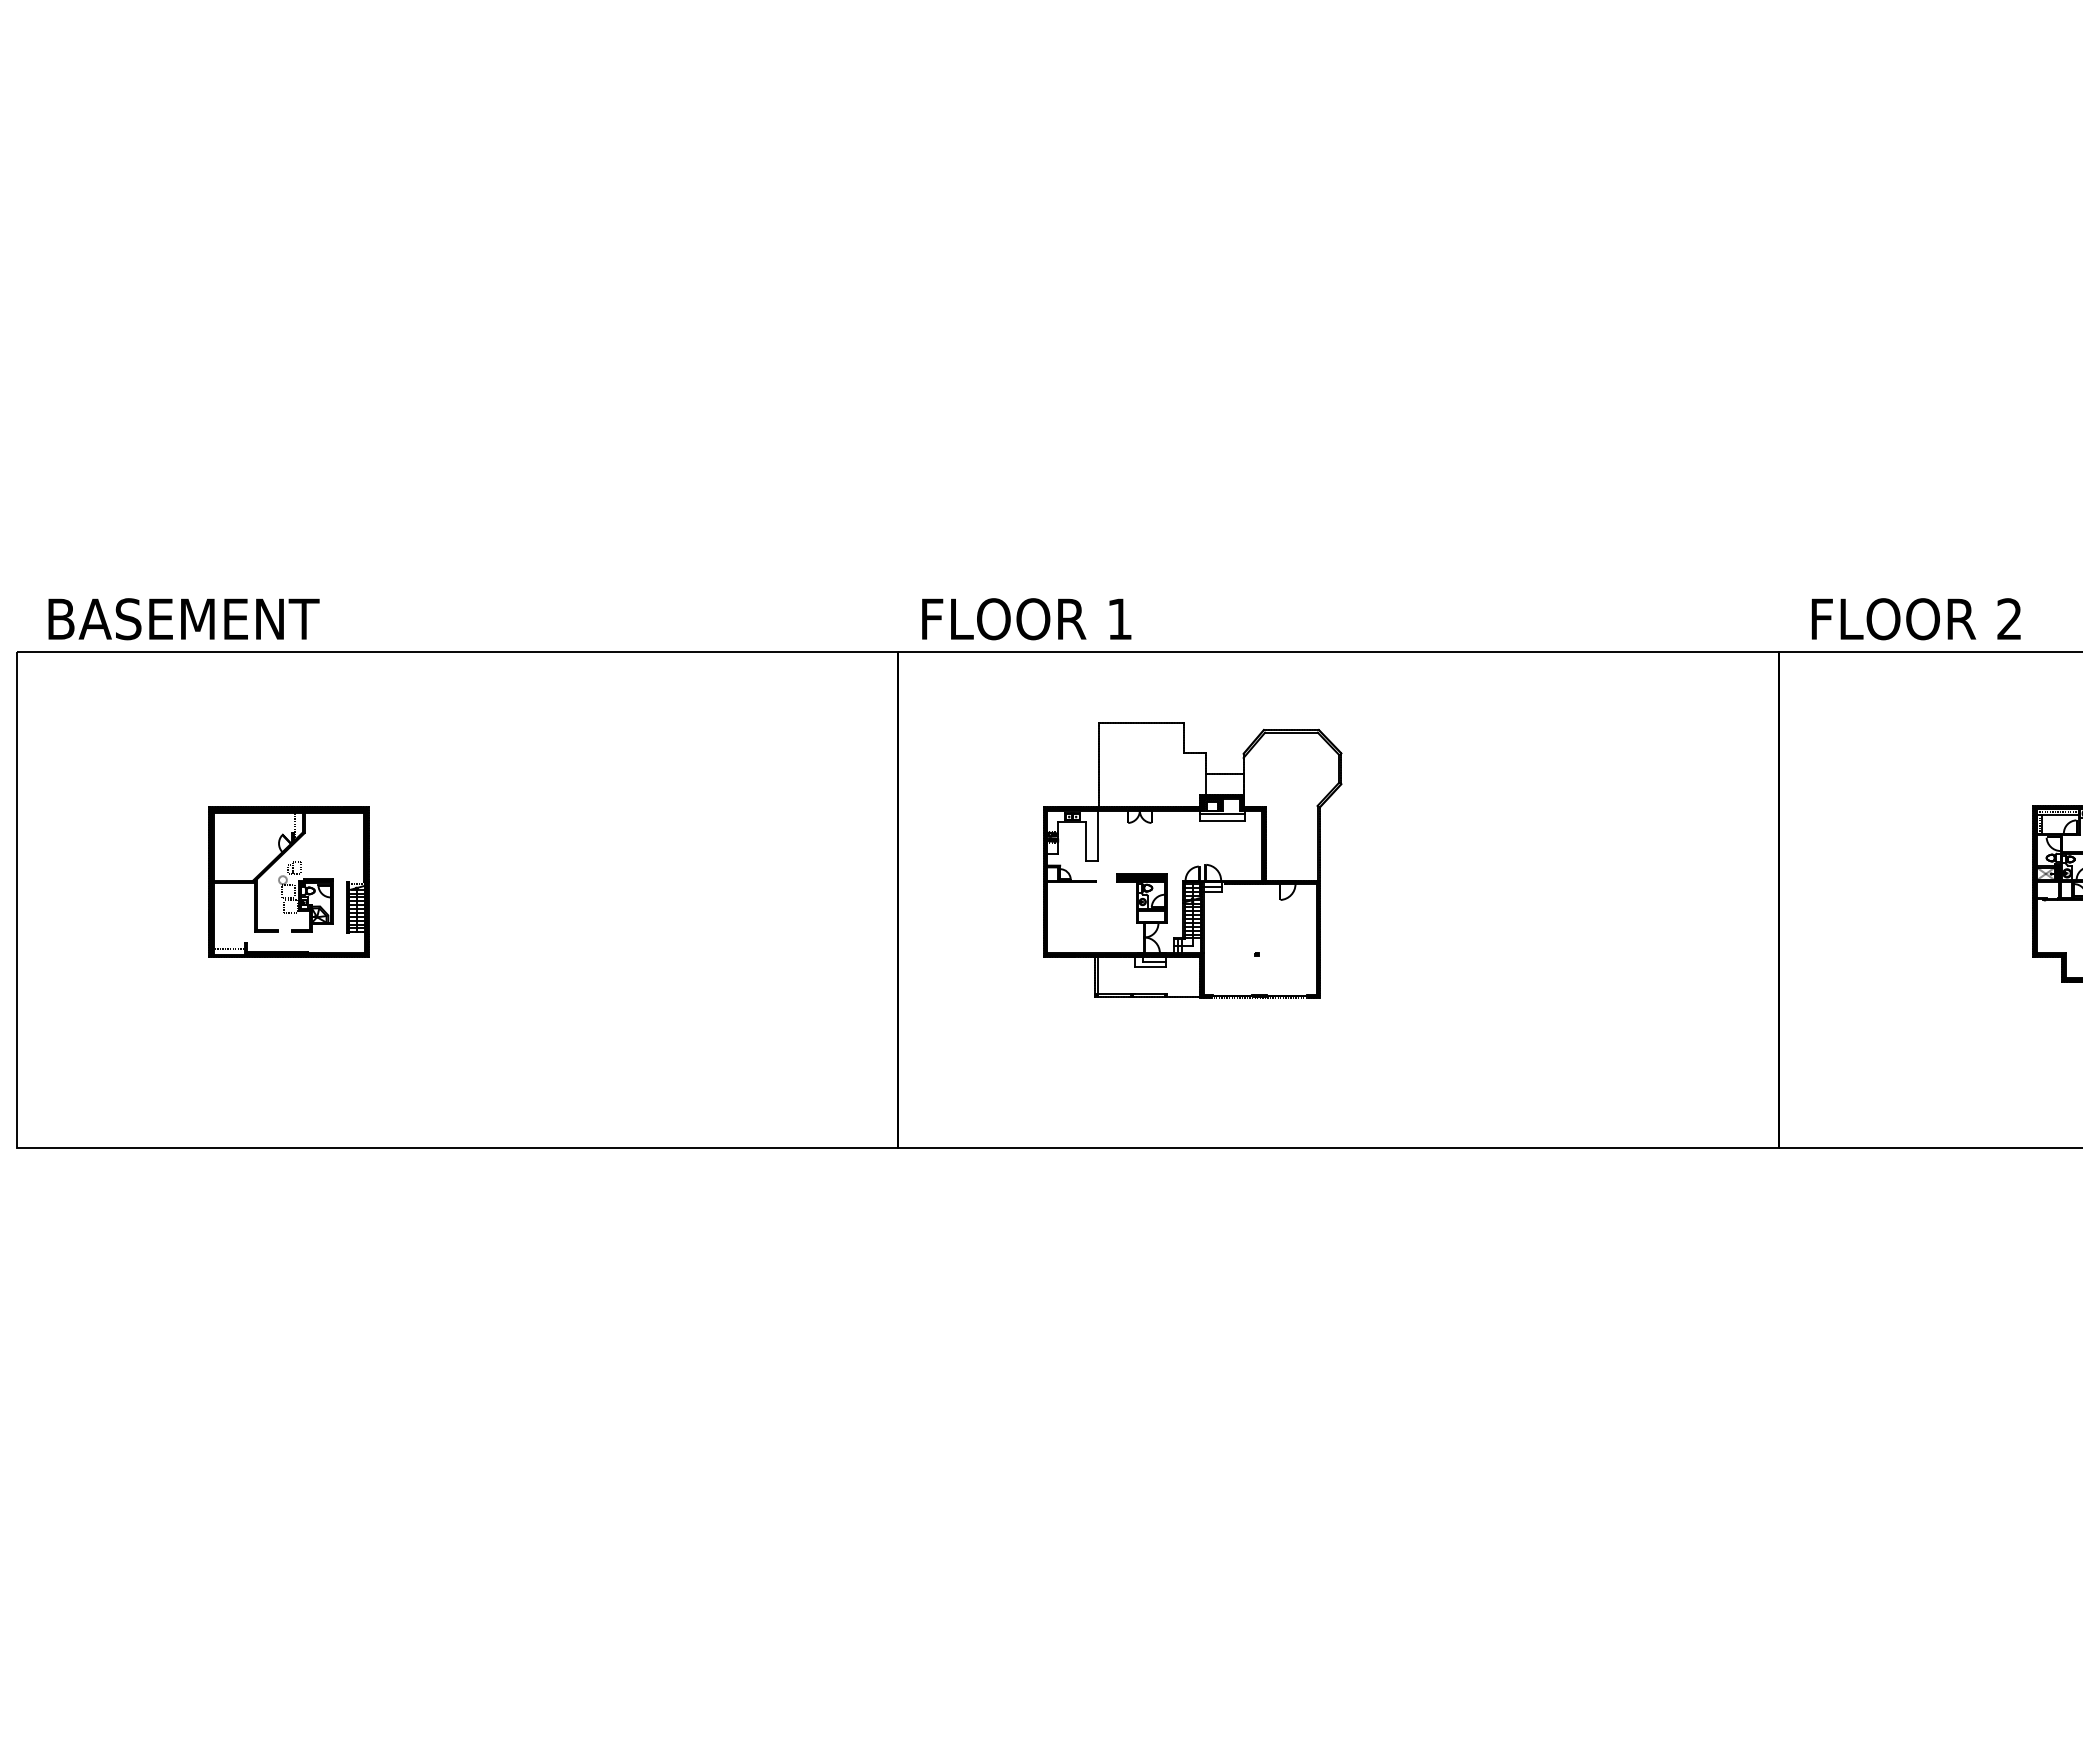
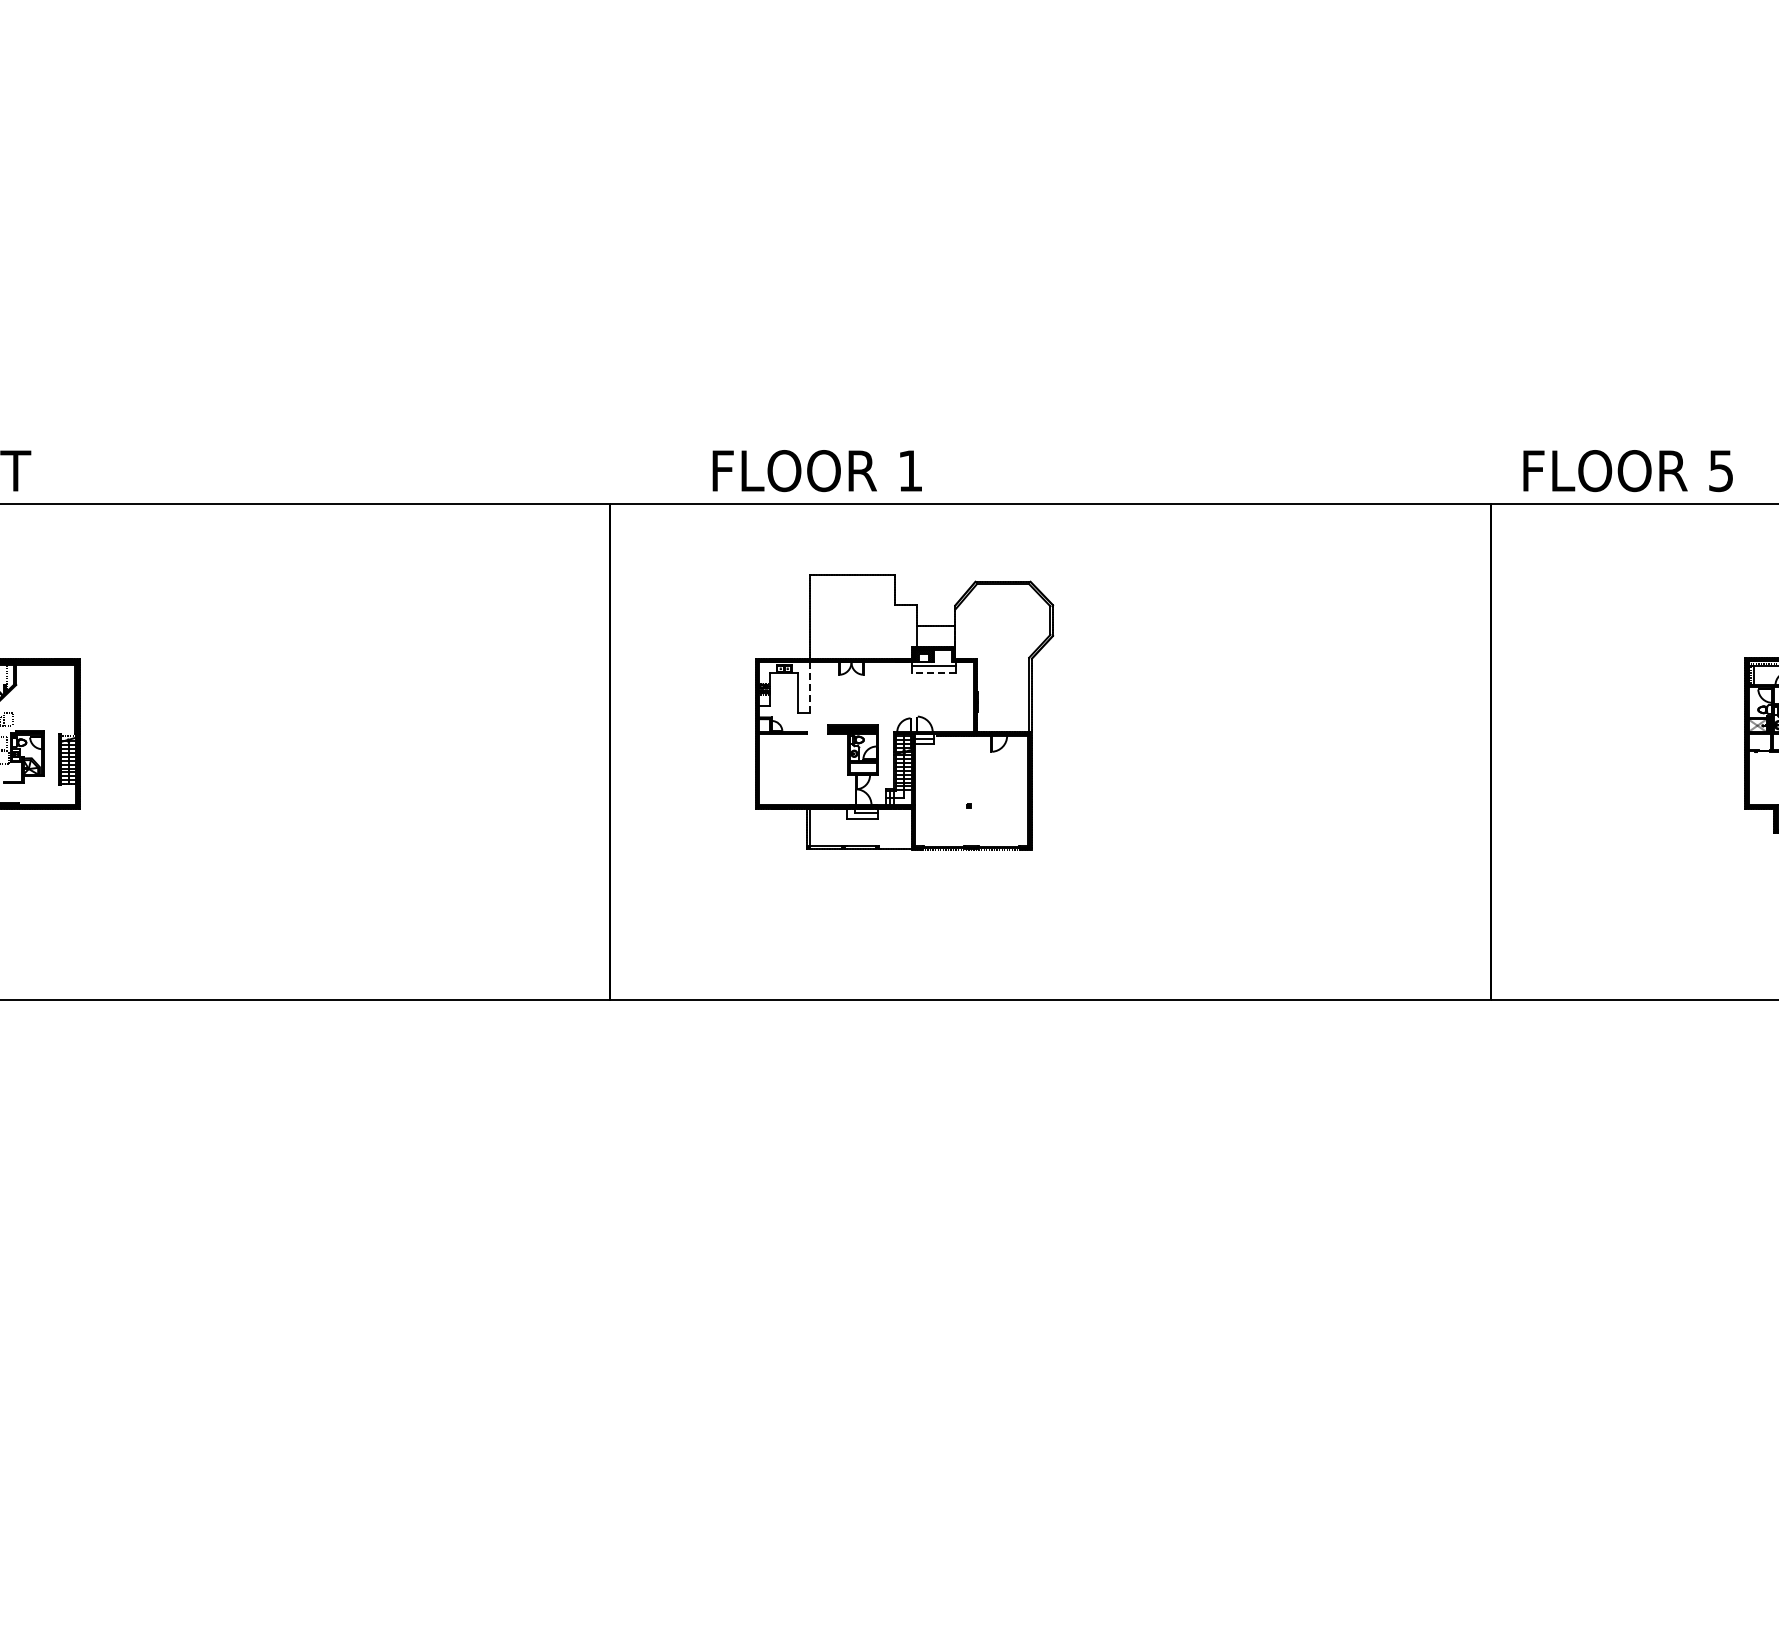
text: (1026, 619) -> (817, 471), moved
text: (2009, 619) -> (1721, 471), 2 -> 5
line: (1222, 821) -> (934, 673), solid -> dashed
line: (1098, 836) -> (810, 688), solid -> dashed

